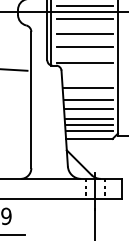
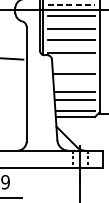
line: (84, 5) -> (71, 4), solid -> dashed
line: (88, 100) -> (74, 84), removed
line: (89, 125) -> (75, 105), removed

